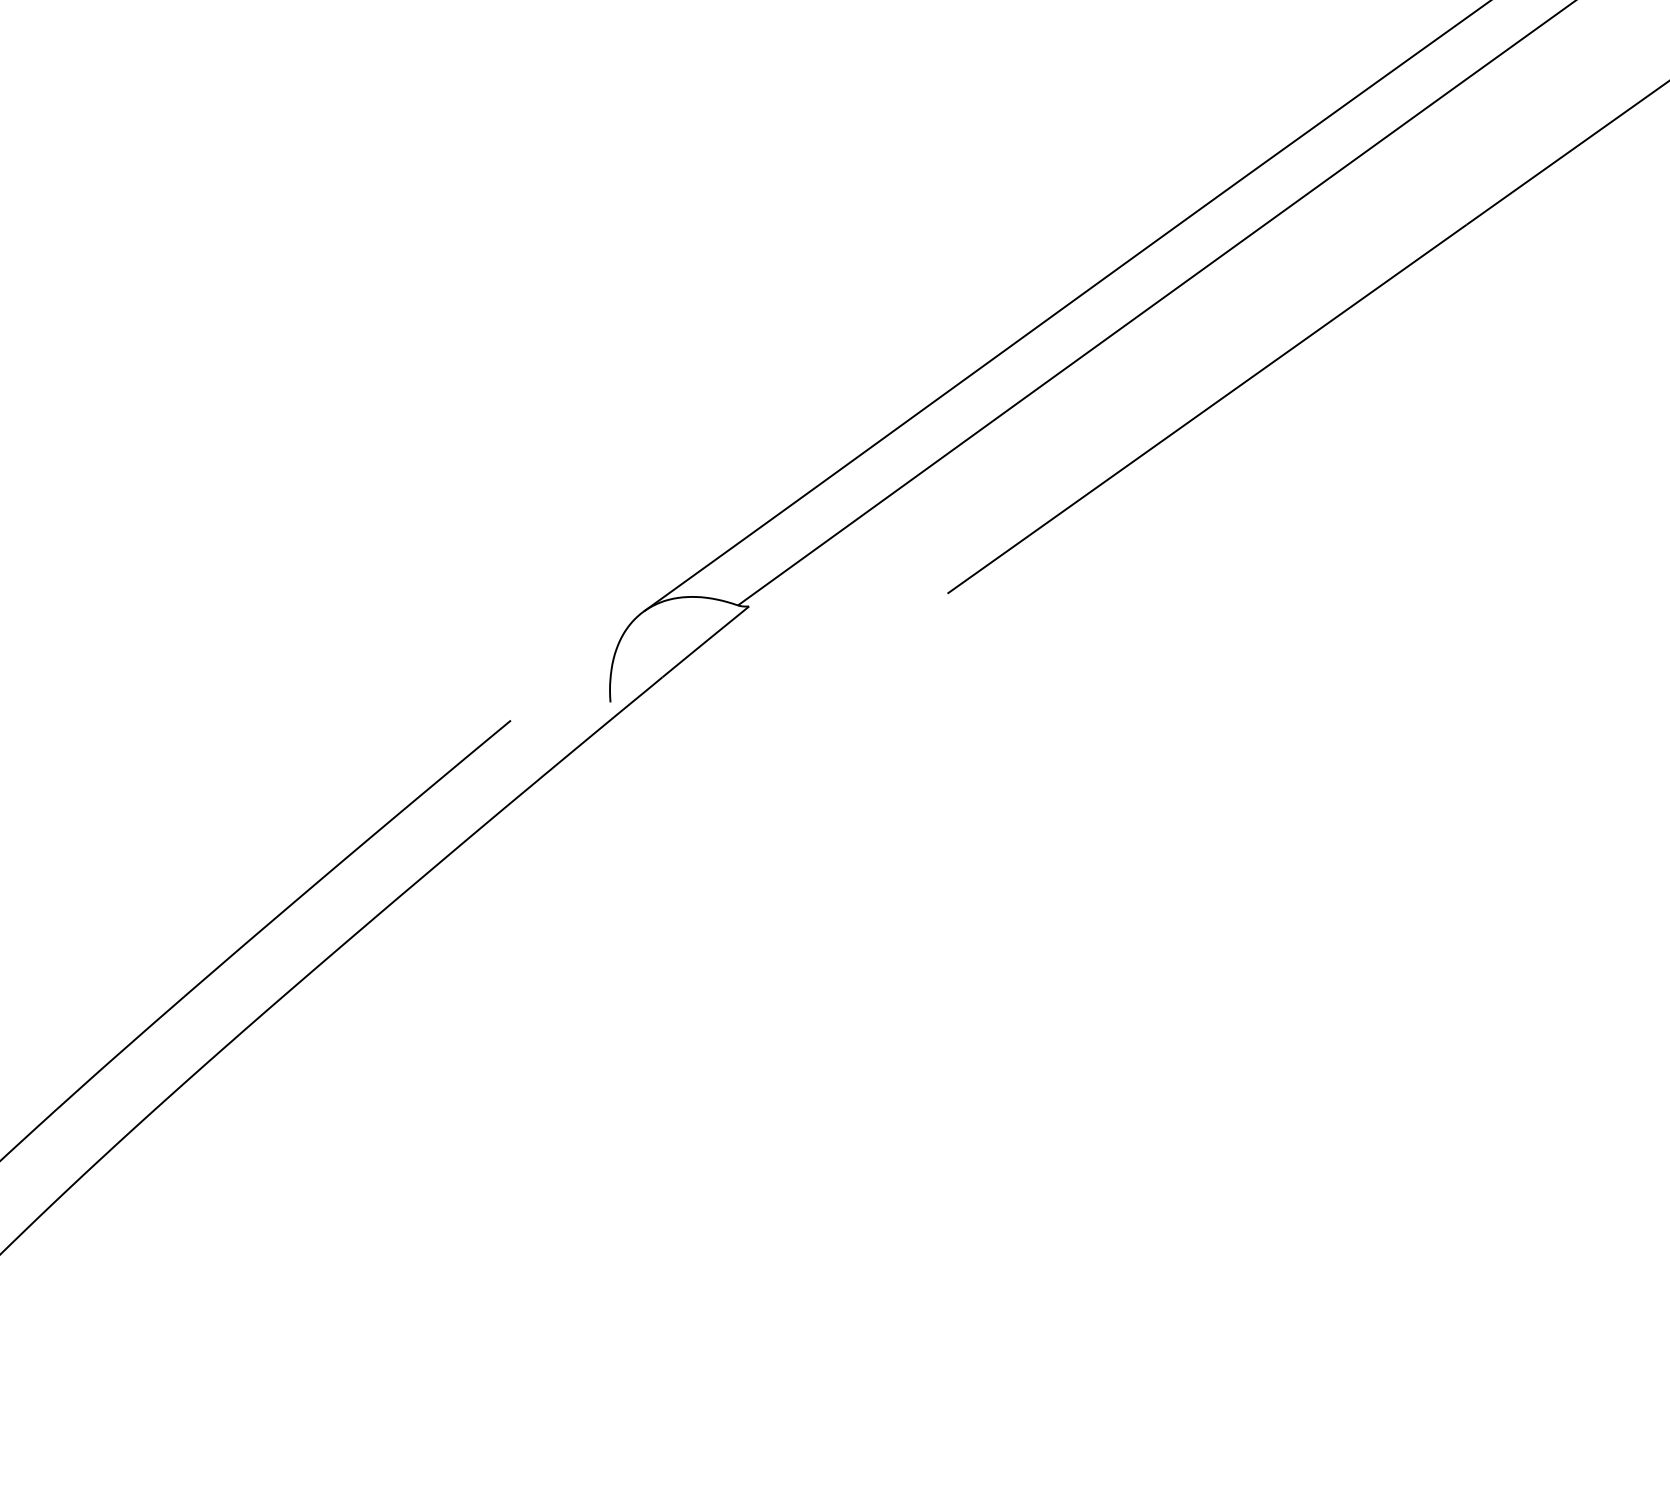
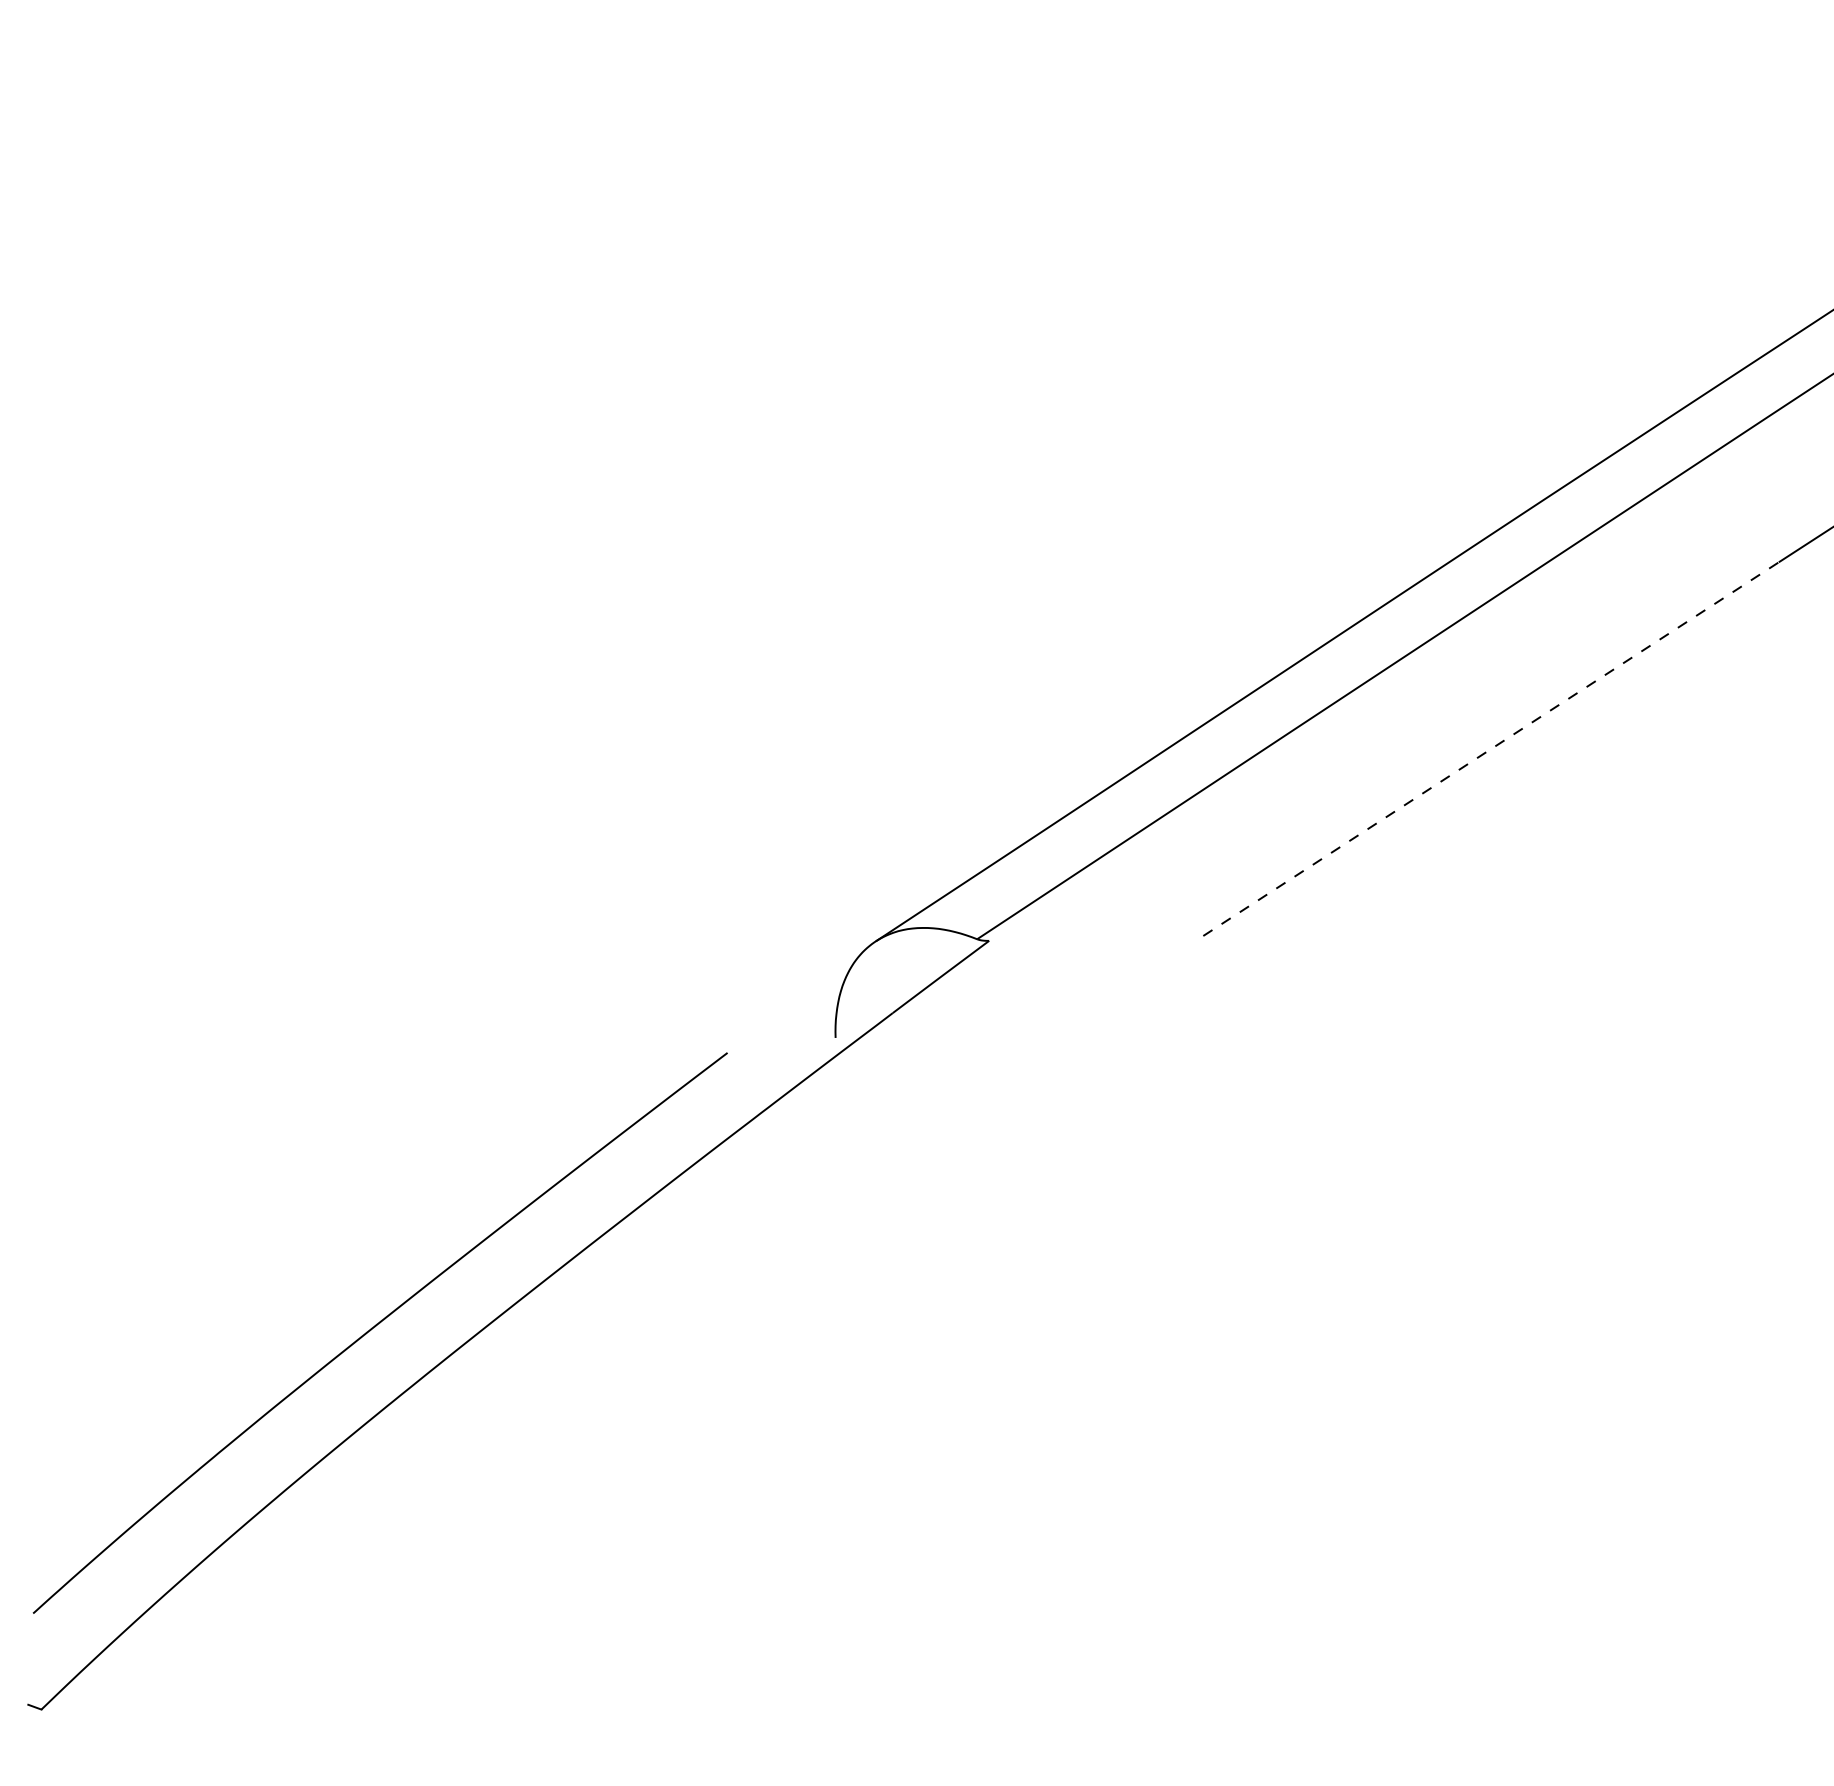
line: (1208, 408) -> (1492, 748), solid -> dashed

